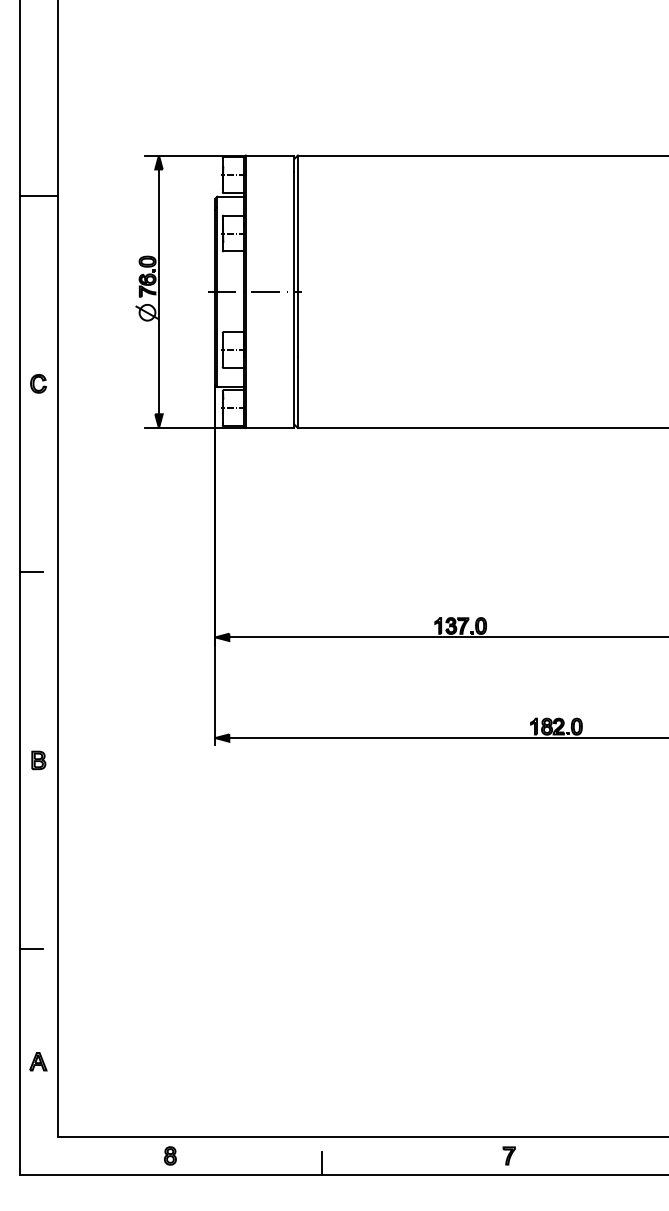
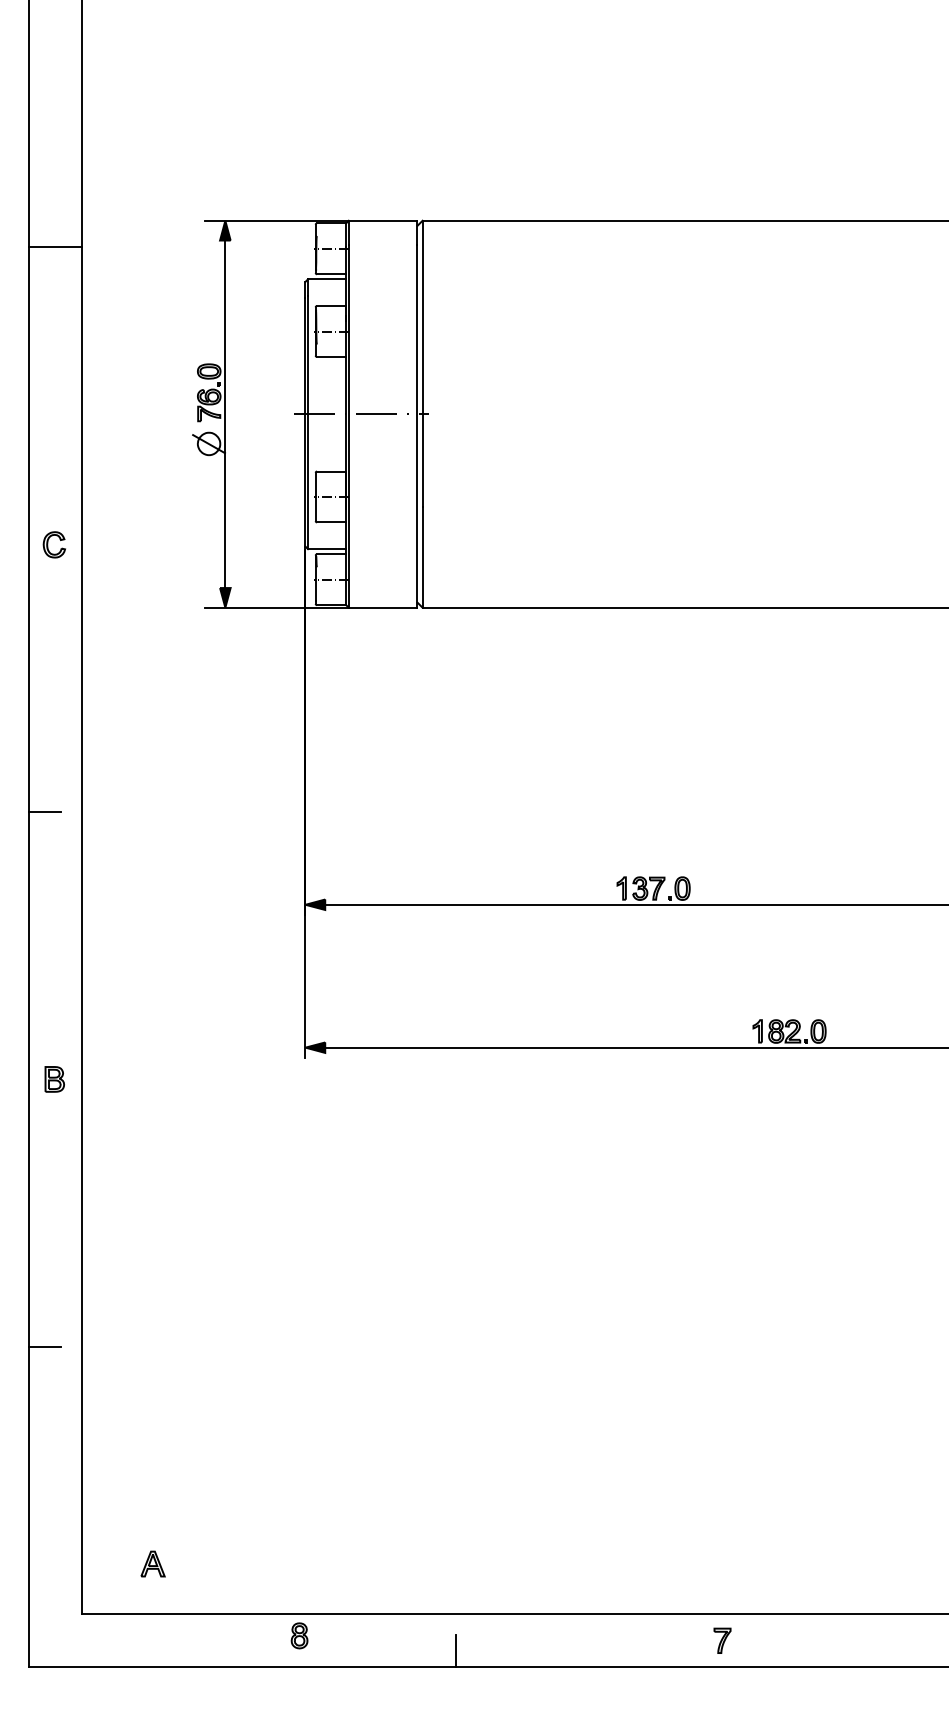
line: (39, 195) -> (55, 246), moved
part: (37, 1061) -> (152, 1563), moved
part: (170, 1155) -> (299, 1635), moved

